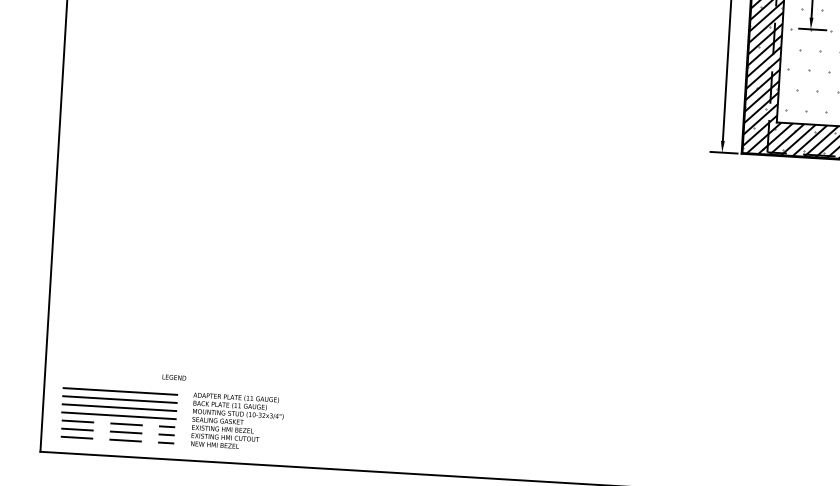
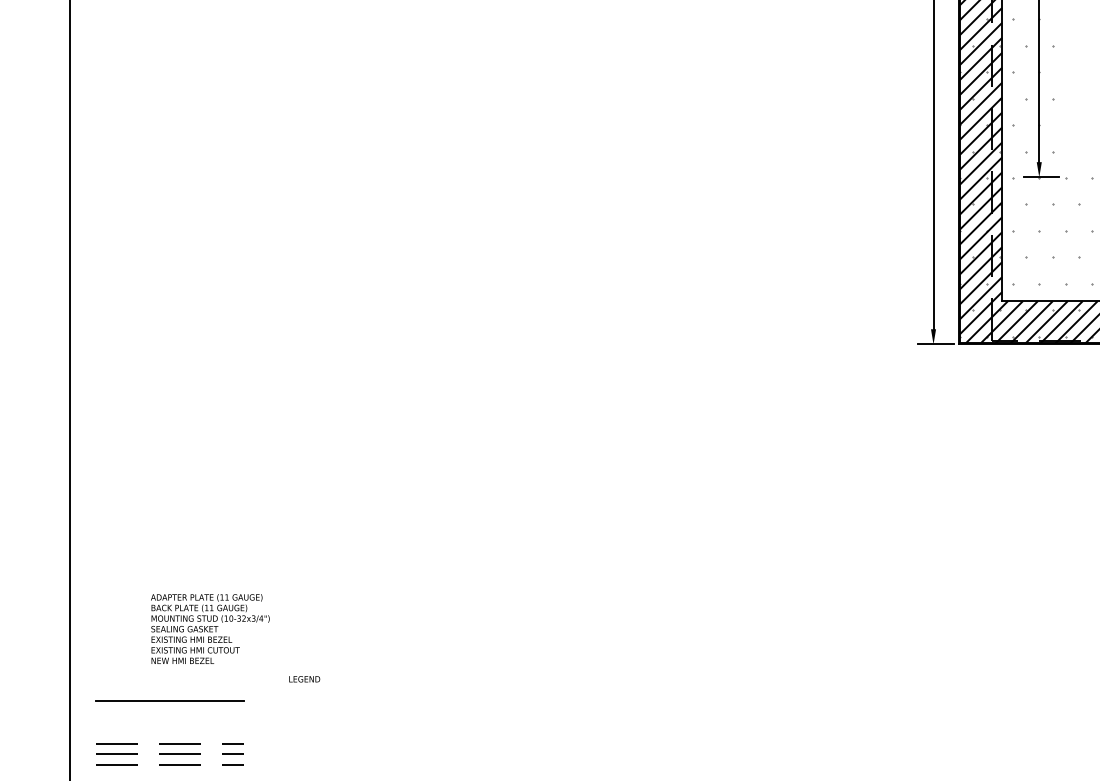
text: (174, 377) -> (304, 679), moved
line: (119, 399) -> (169, 711), removed
line: (119, 407) -> (169, 722), removed
line: (118, 416) -> (169, 733), removed
text: (237, 421) -> (210, 628), moved

